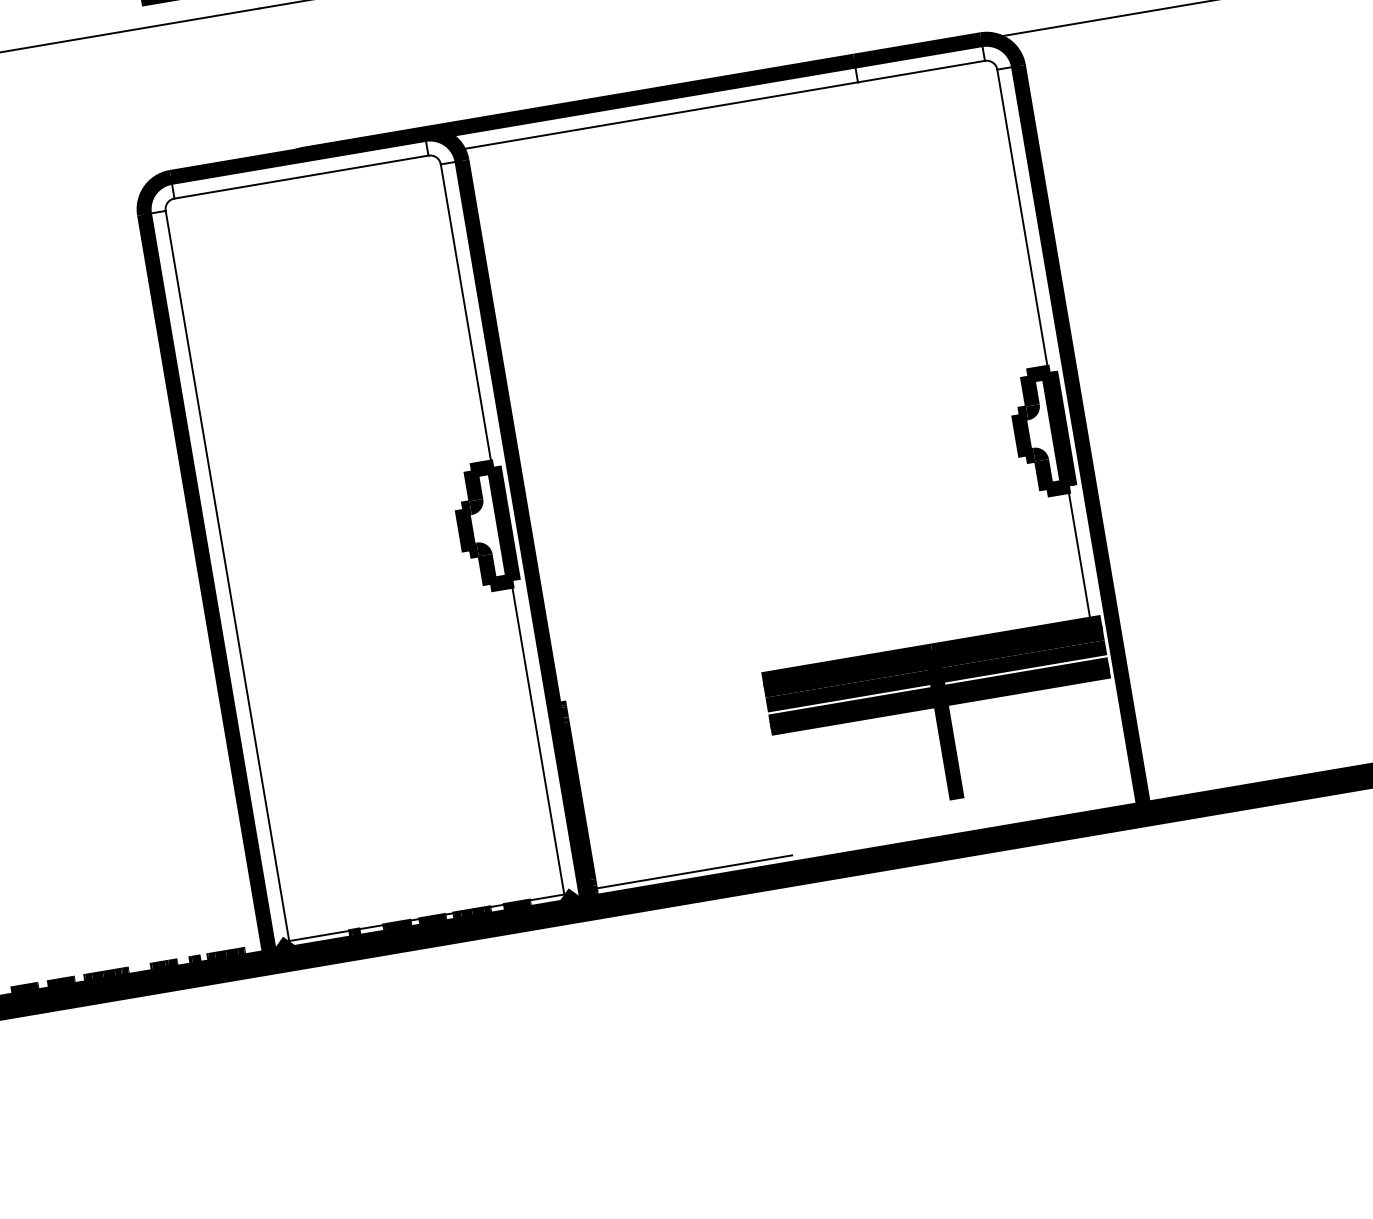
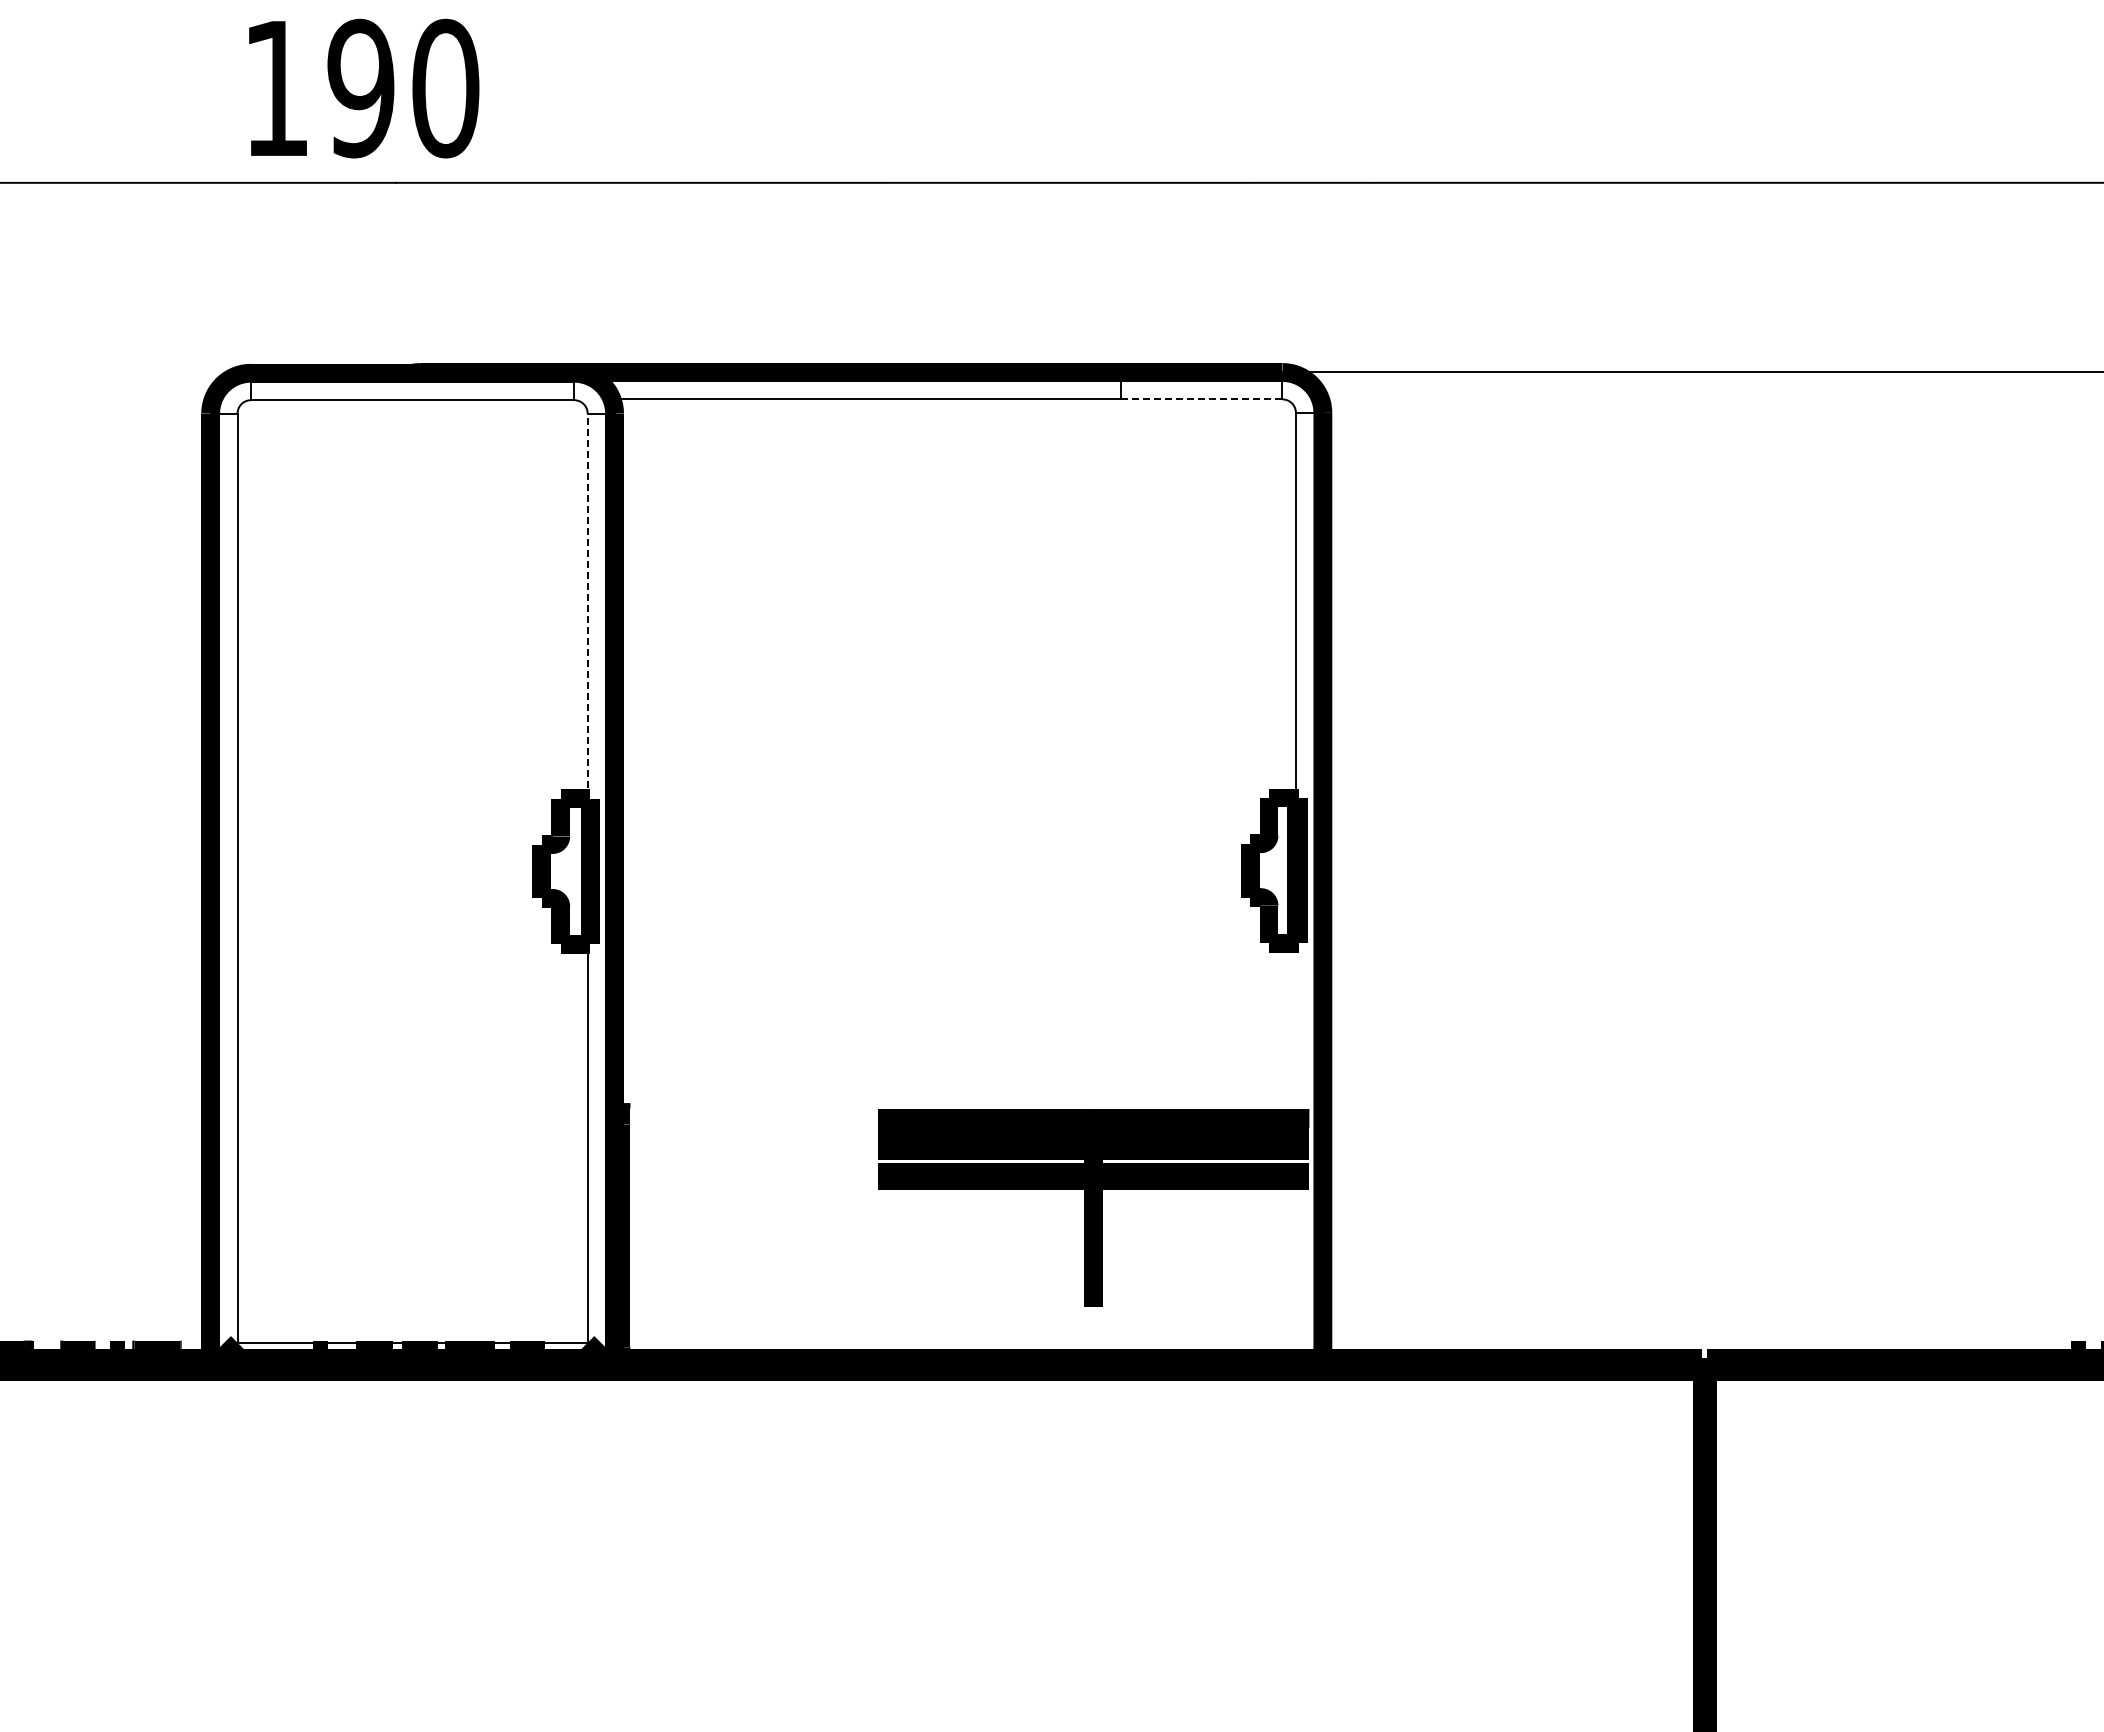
line: (921, 71) -> (1201, 399), solid -> dashed
line: (466, 315) -> (587, 606), solid -> dashed
line: (1079, 555) -> (1295, 1030), removed
line: (691, 872) -> (749, 1341), removed

